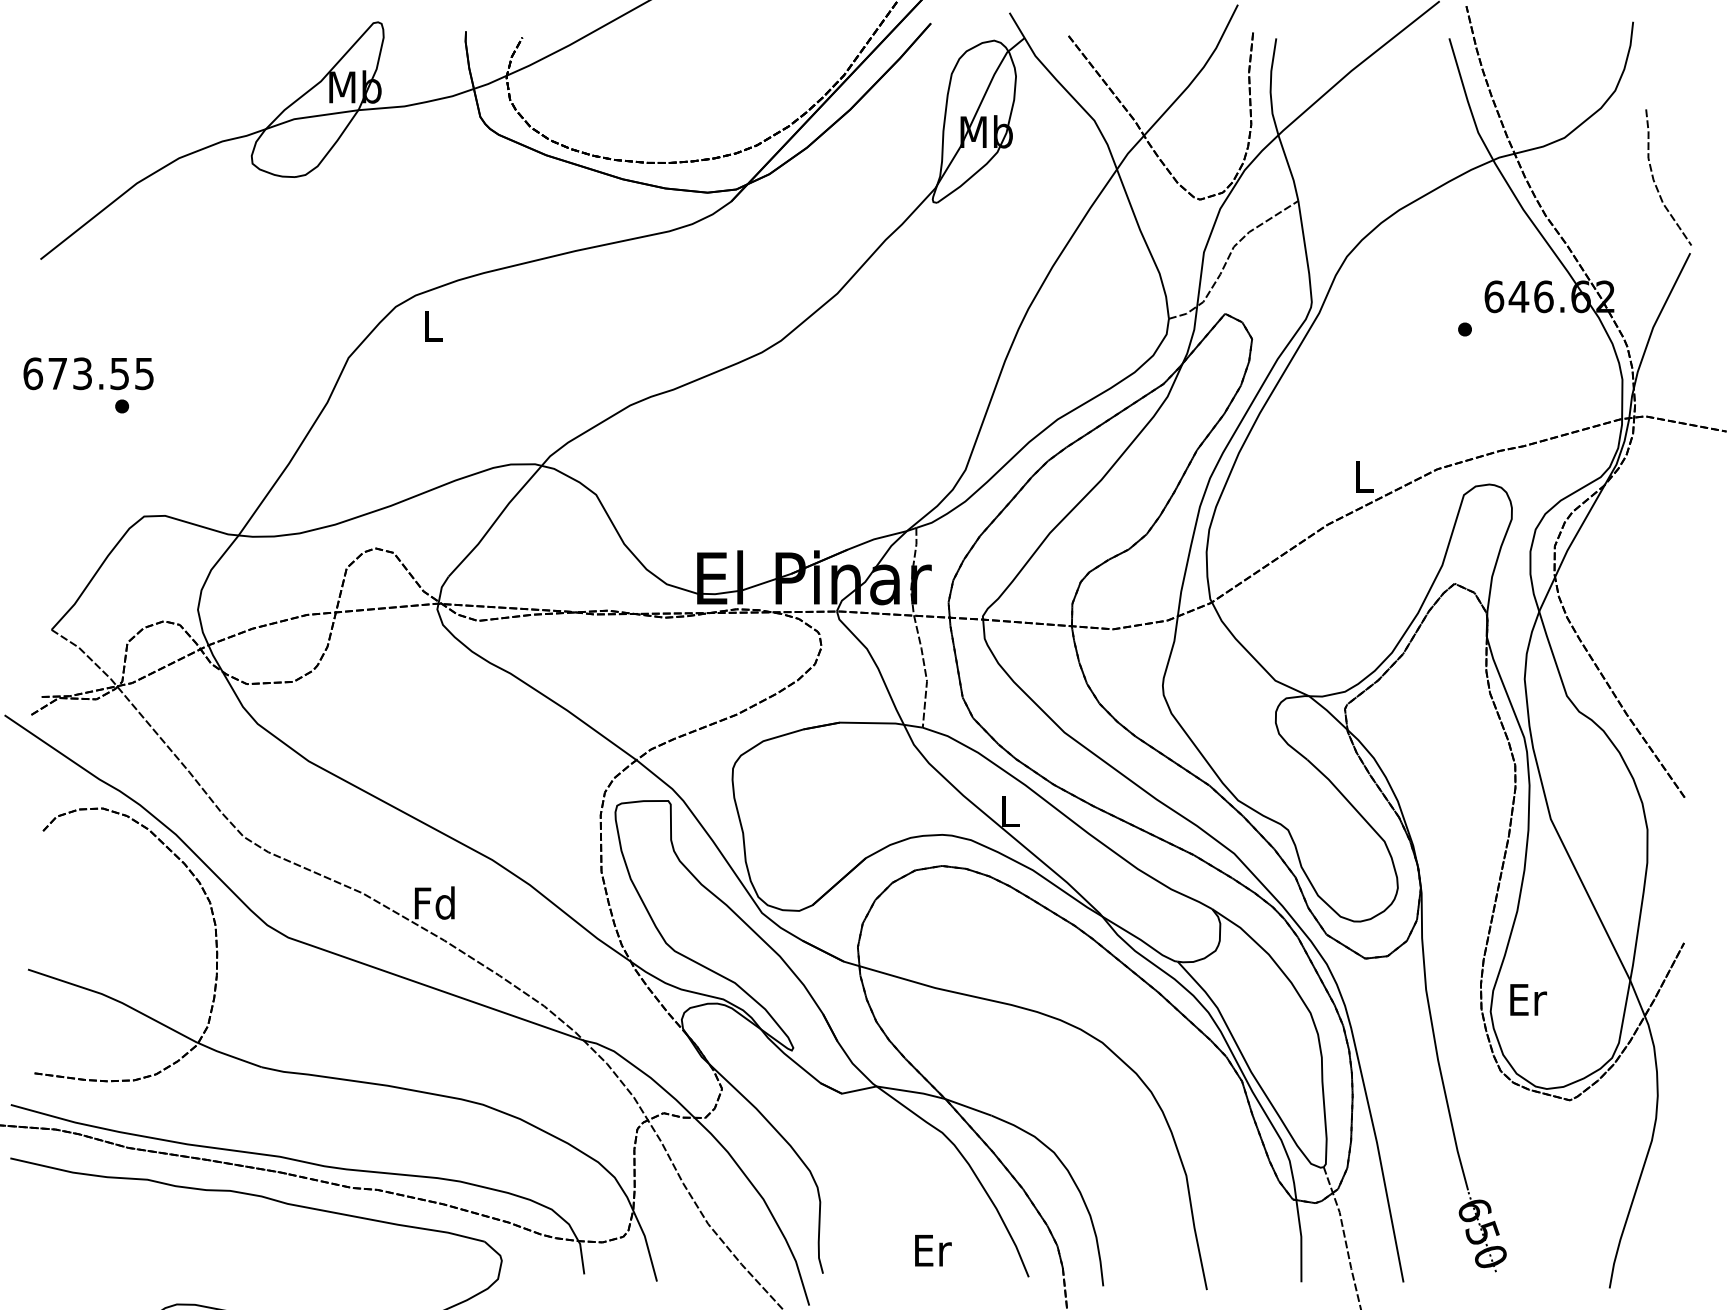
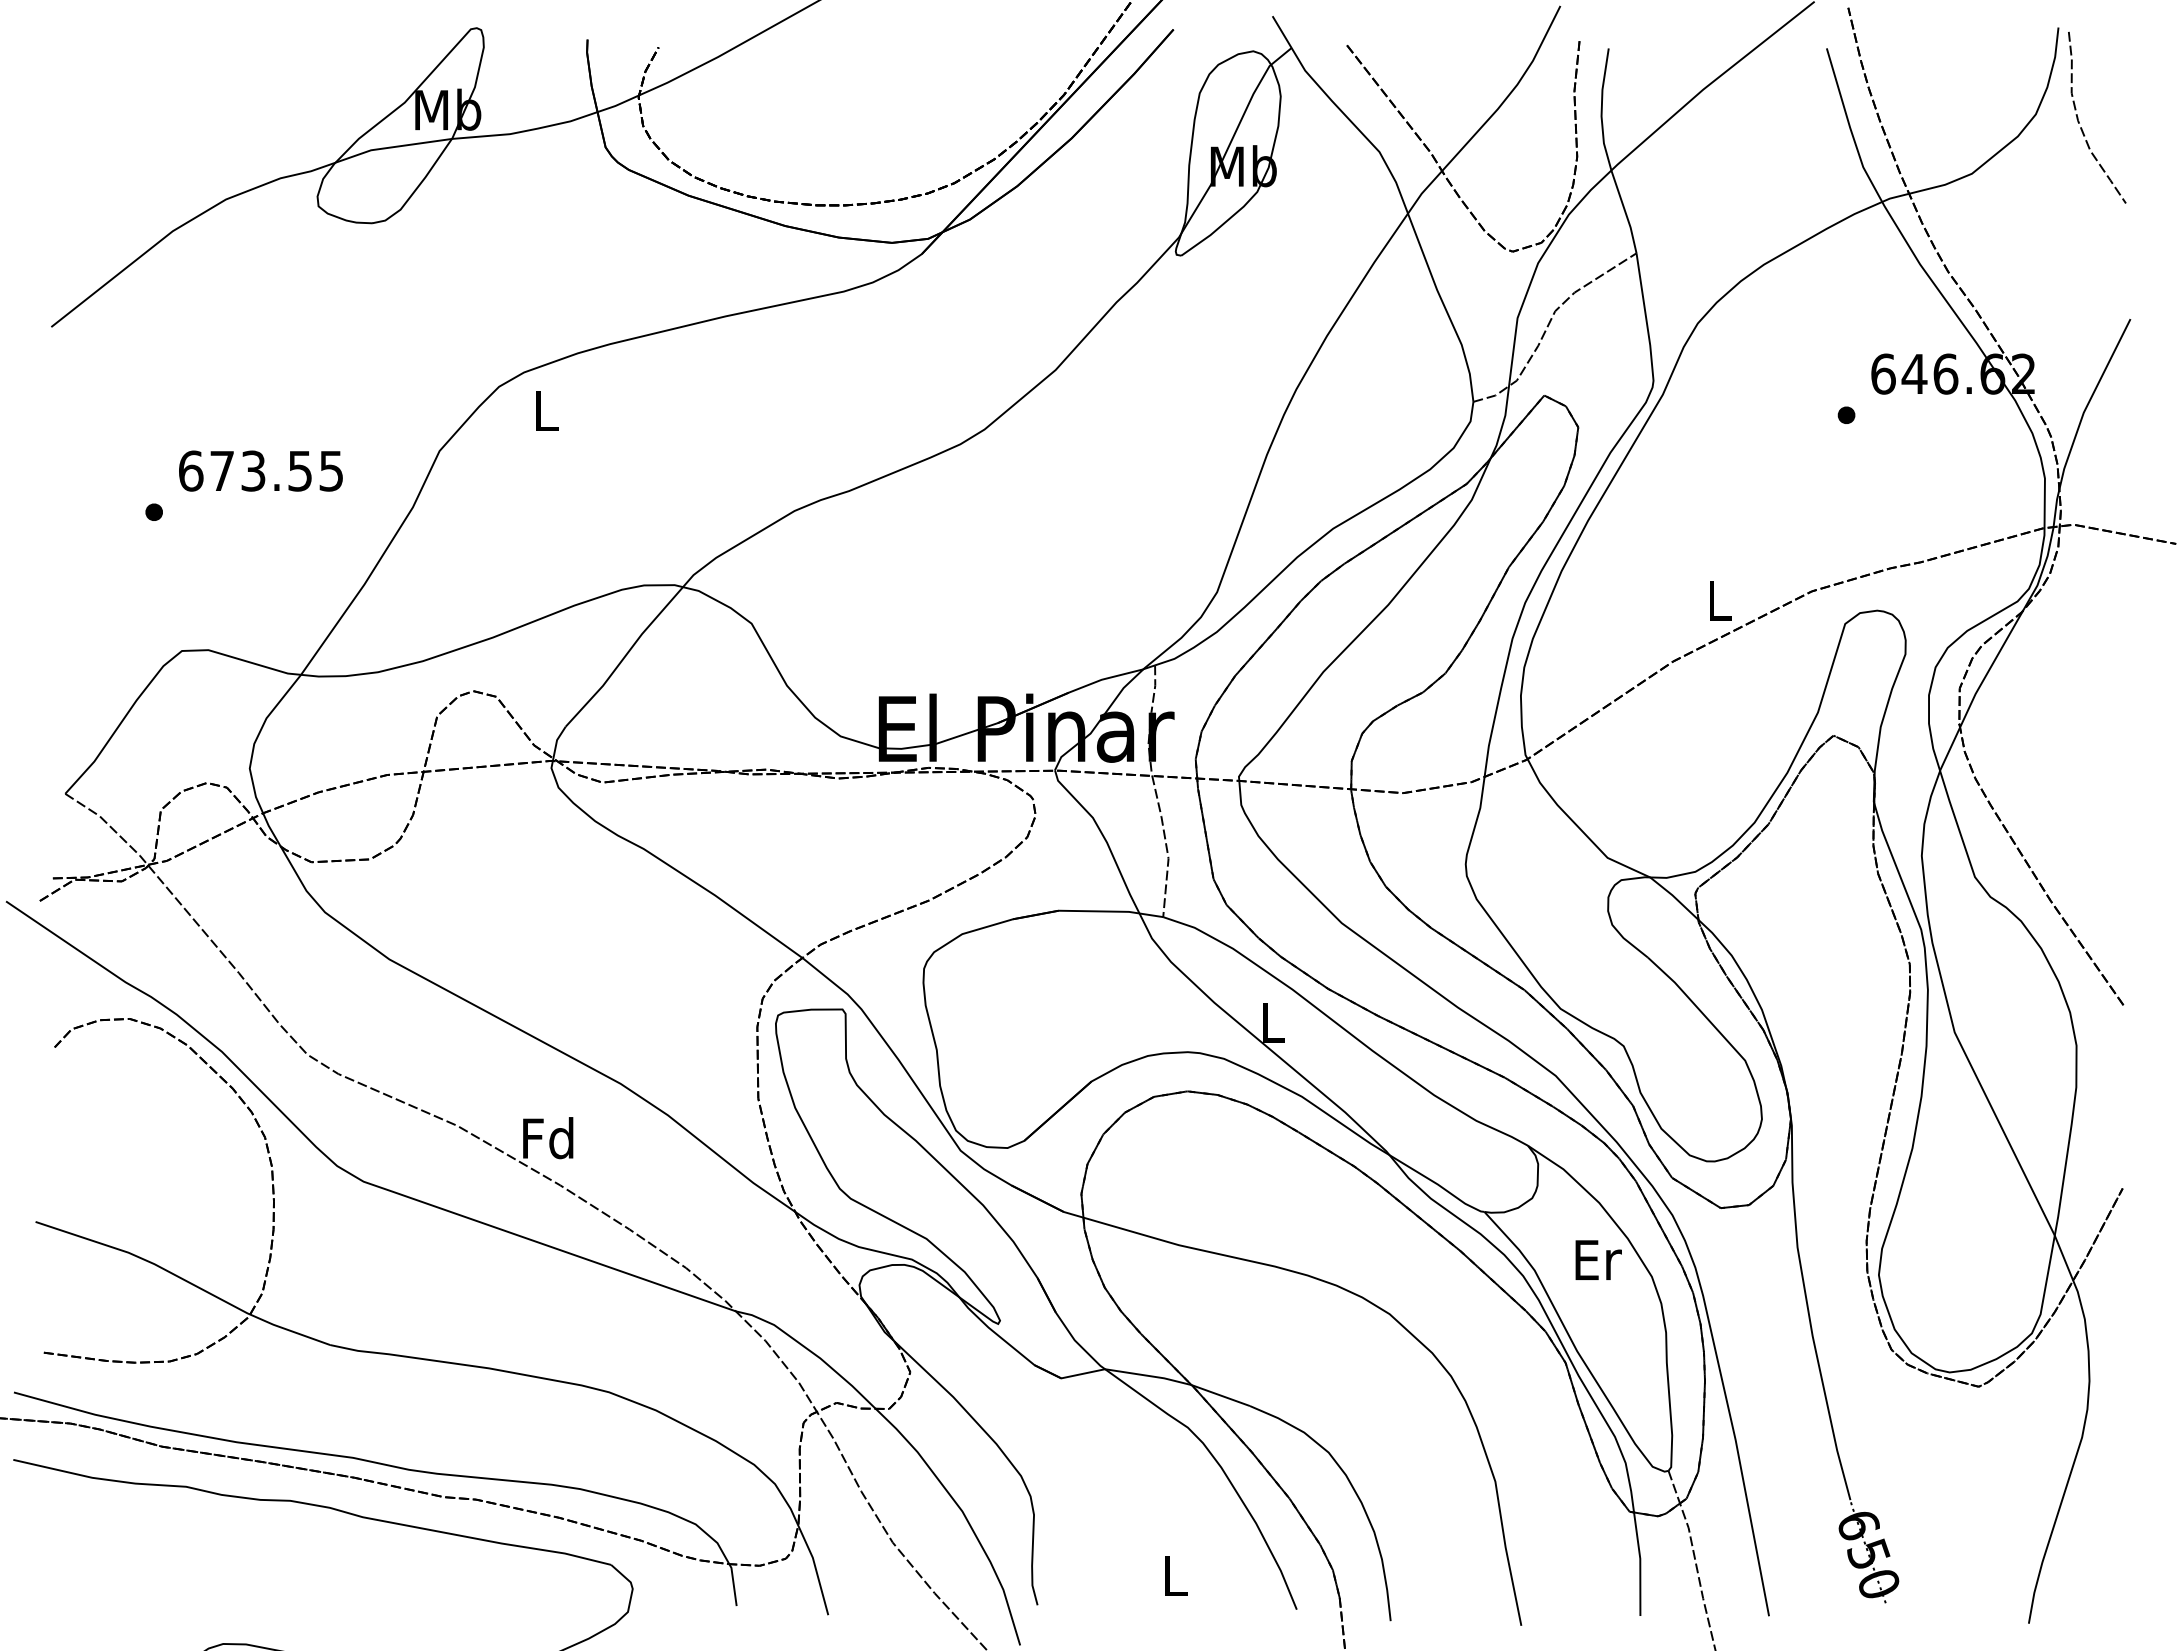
curve: (1654, 180) -> (2079, 121), moved
text: (88, 373) -> (260, 470), moved
text: (1528, 999) -> (1598, 1259), moved
text: (933, 1250) -> (1176, 1575), Er -> L

